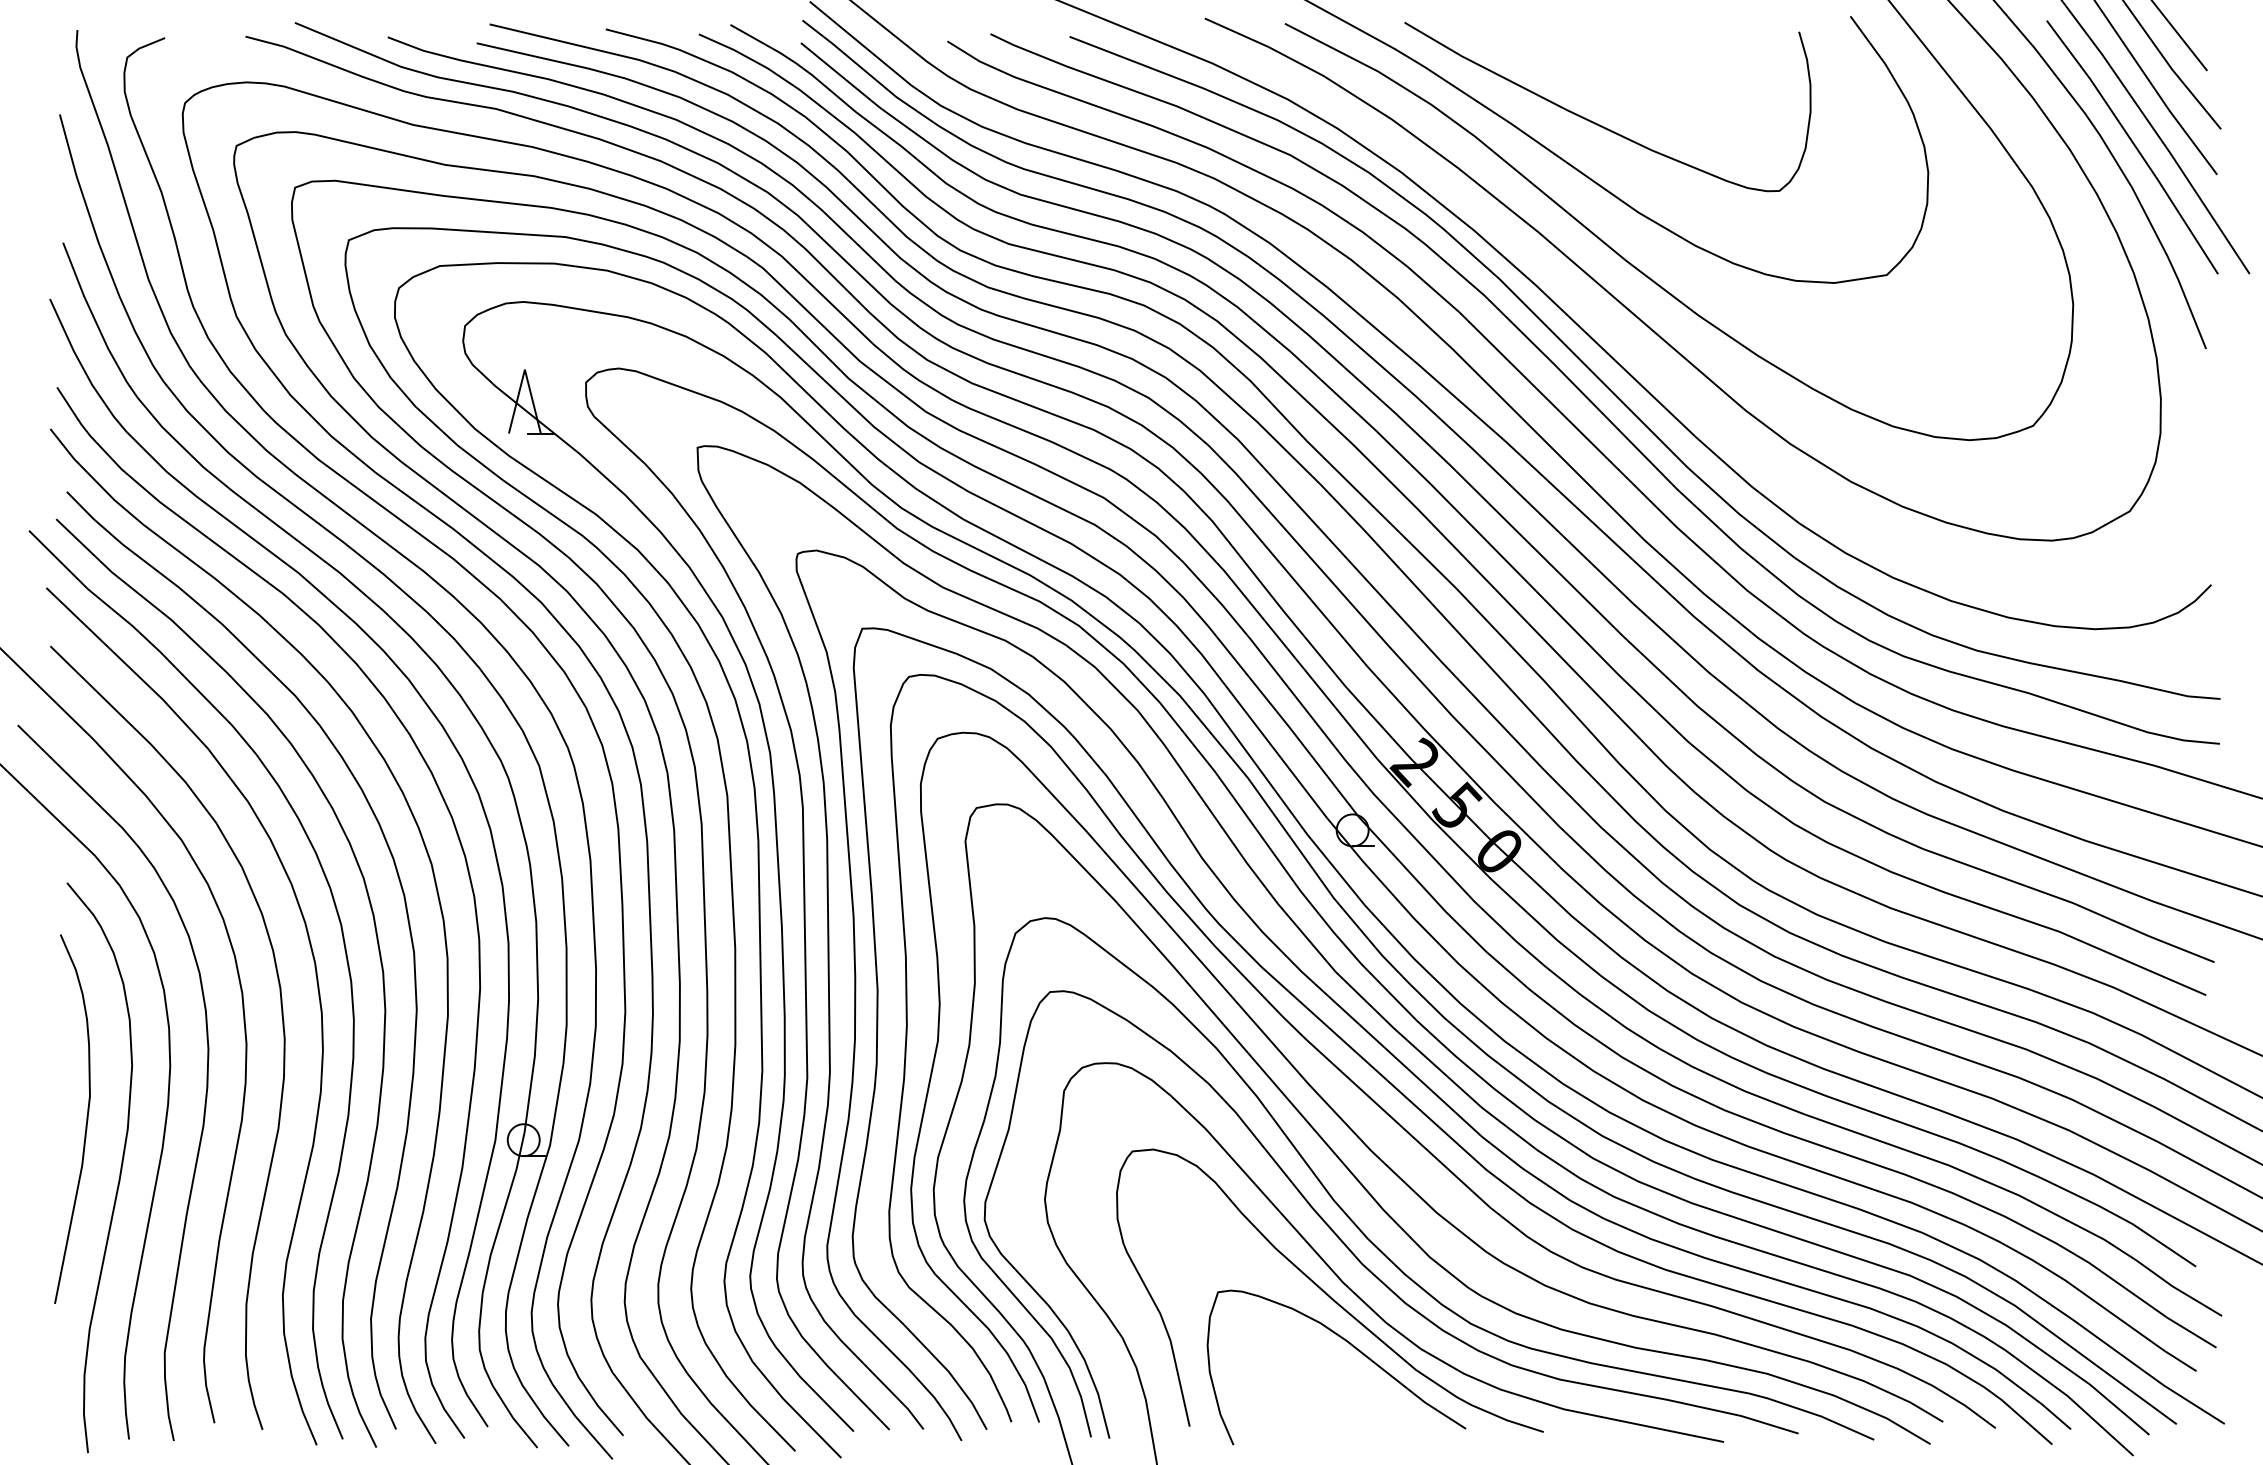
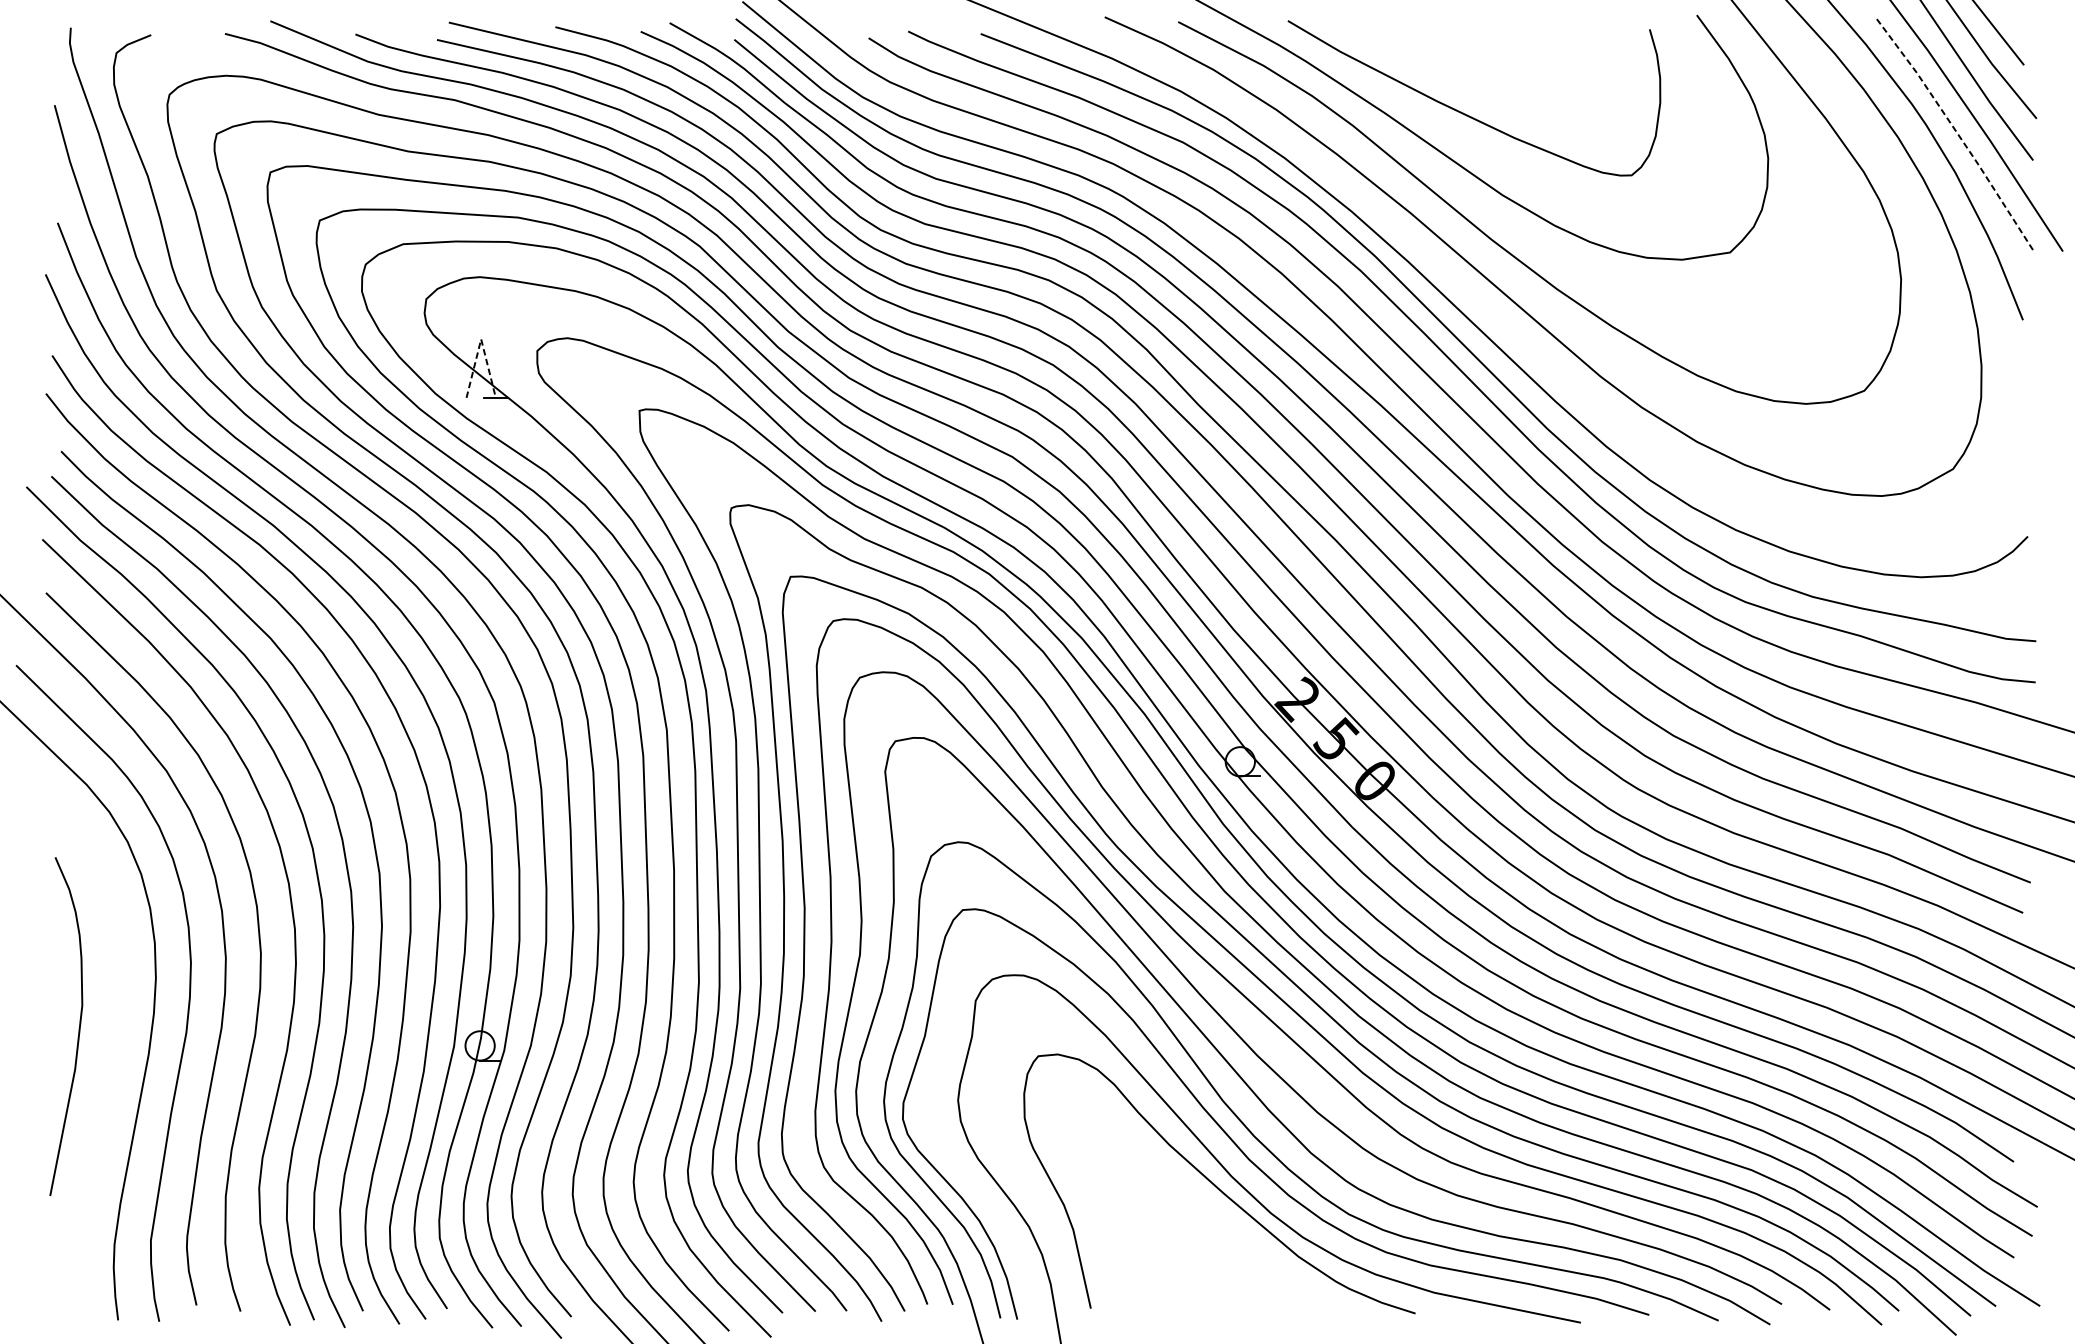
line: (2135, 145) -> (1958, 133), solid -> dashed
line: (524, 369) -> (480, 339), solid -> dashed
curve: (119, 1172) -> (109, 1075), removed
curve: (1350, 1345) -> (1238, 1234), removed

